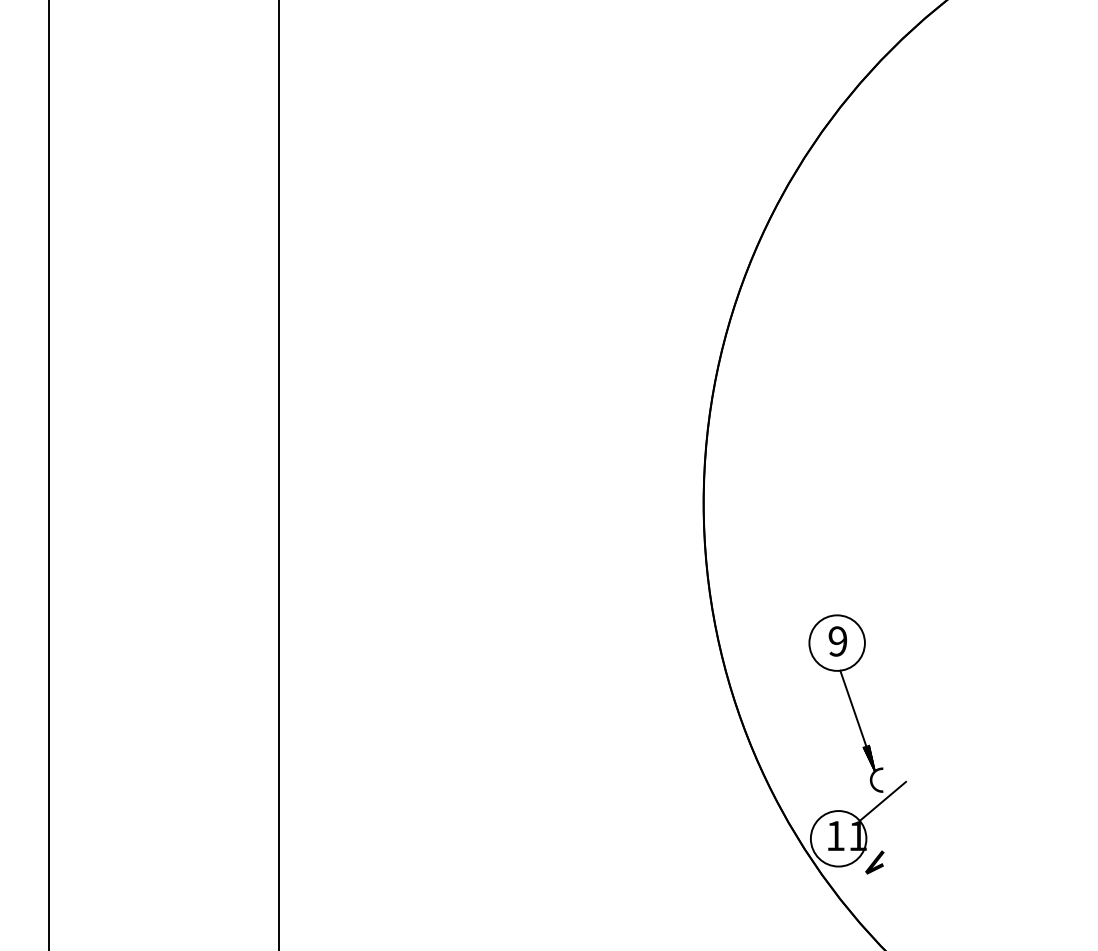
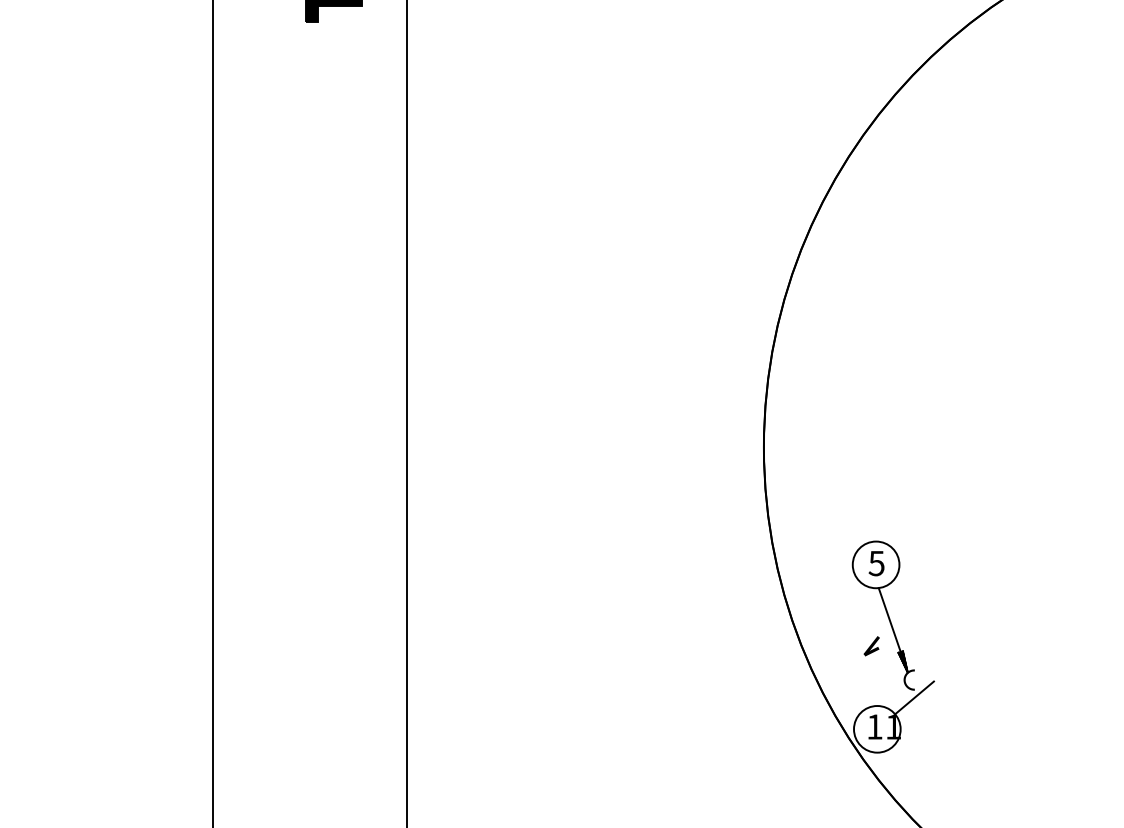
text: (837, 641) -> (876, 563), 9 -> 5
part: (874, 862) -> (871, 646), moved

